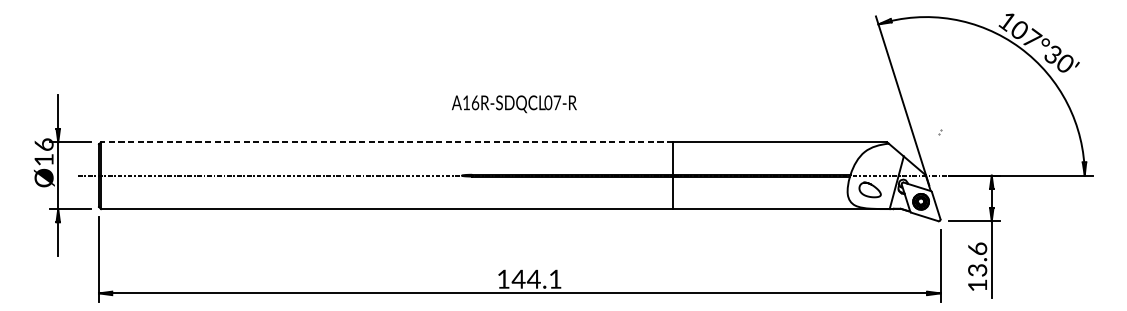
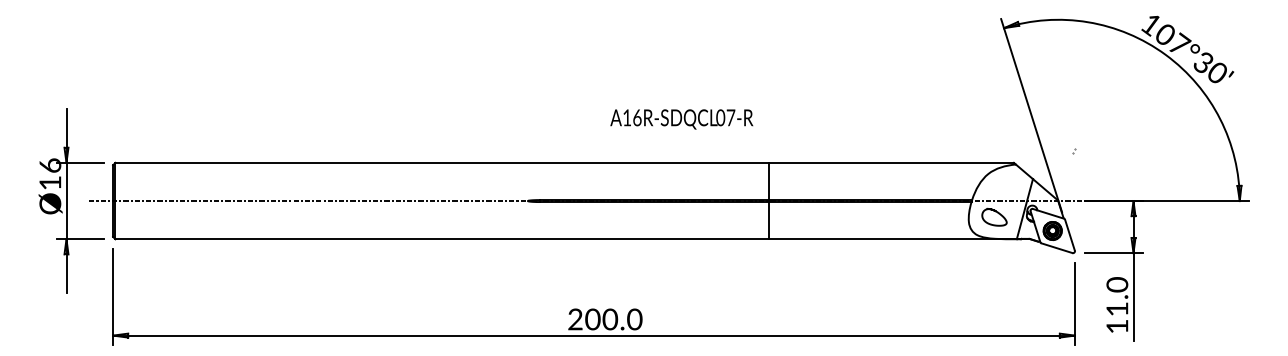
text: (514, 104) -> (681, 119), moved
line: (387, 141) -> (442, 162), dashed -> solid
text: (977, 259) -> (1117, 296), 13.6 -> 11.0
text: (529, 279) -> (605, 319), 144.1 -> 200.0

